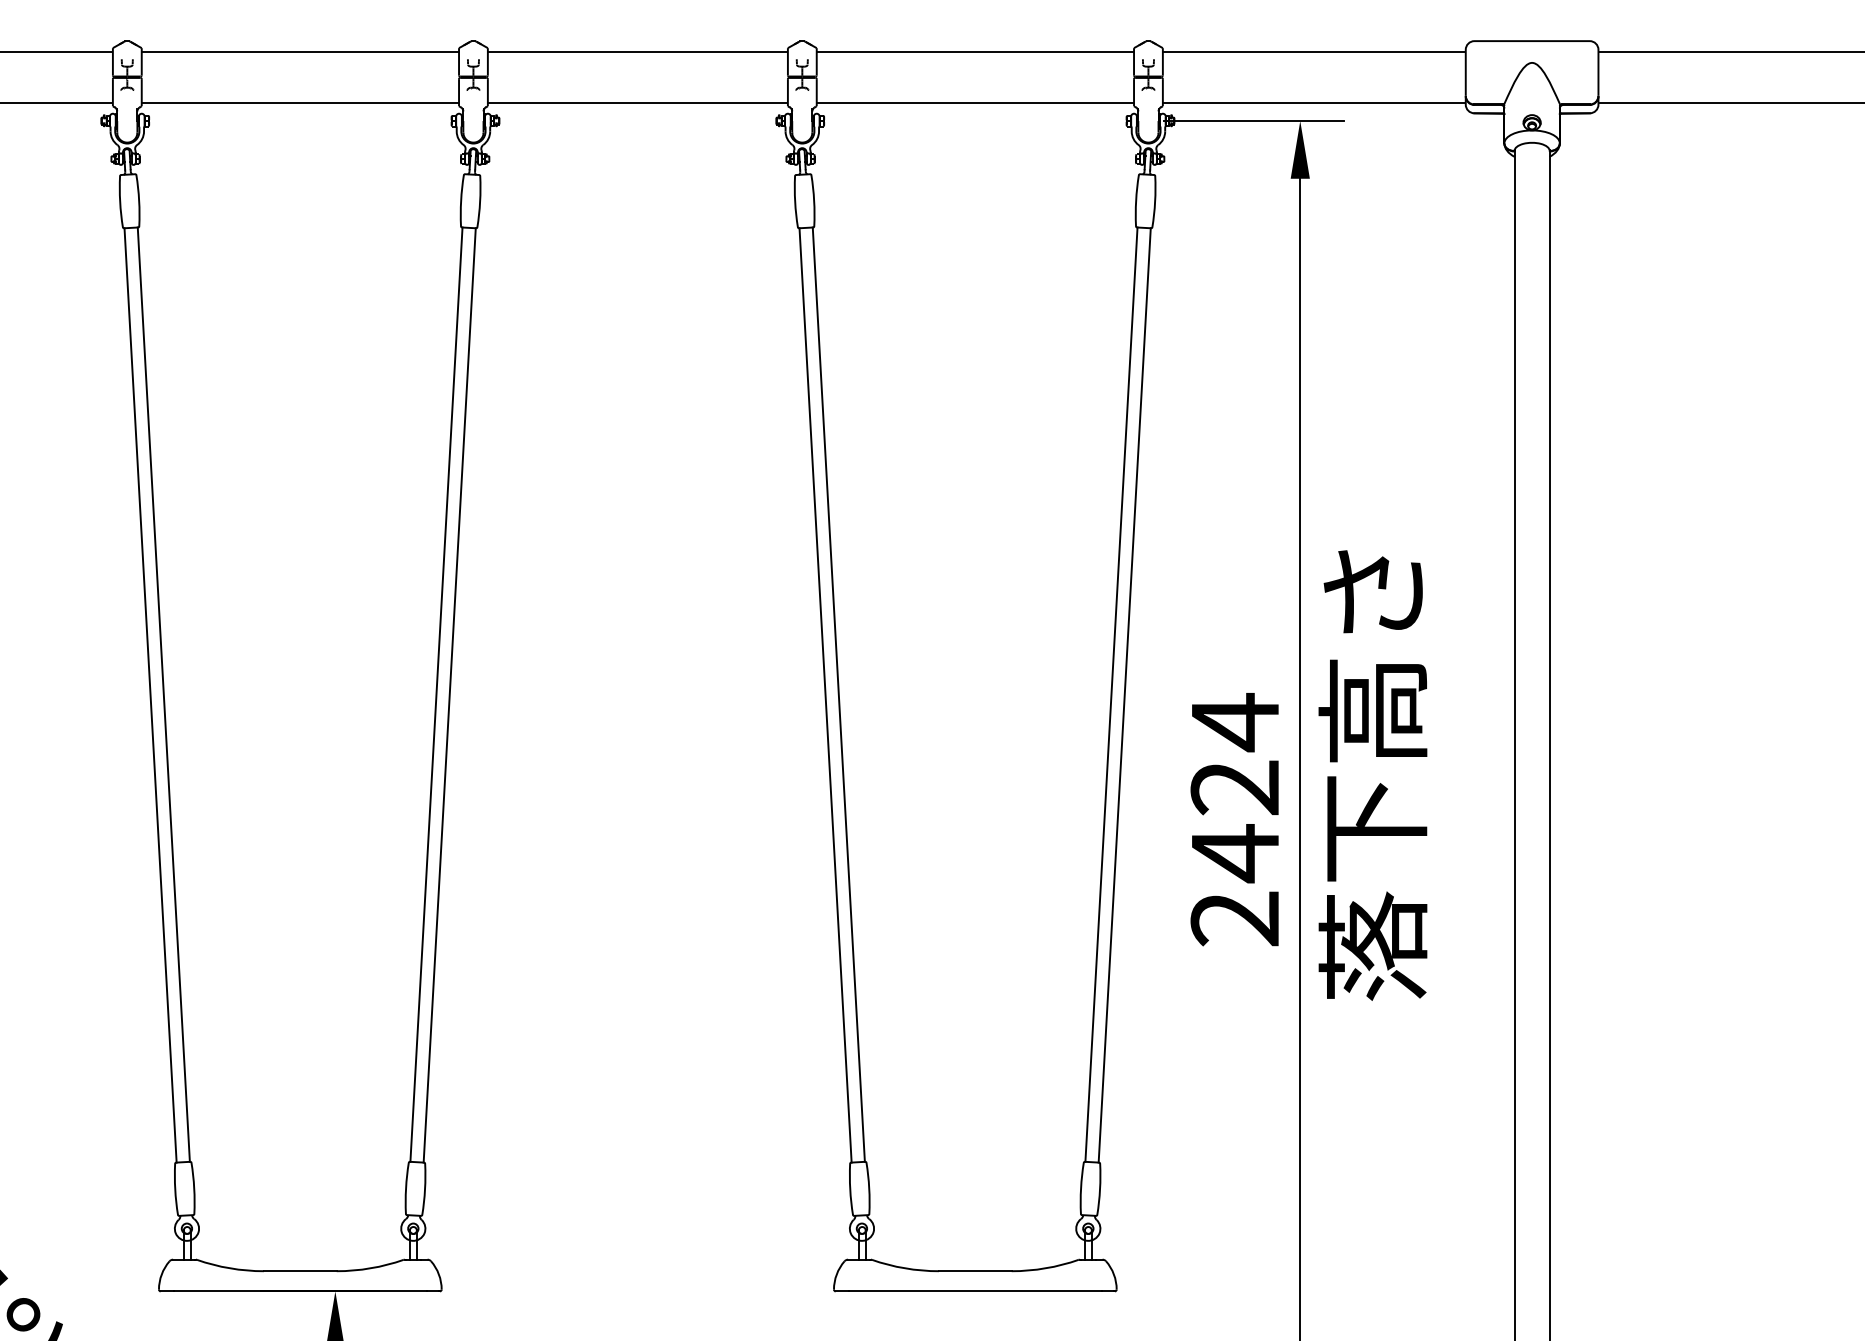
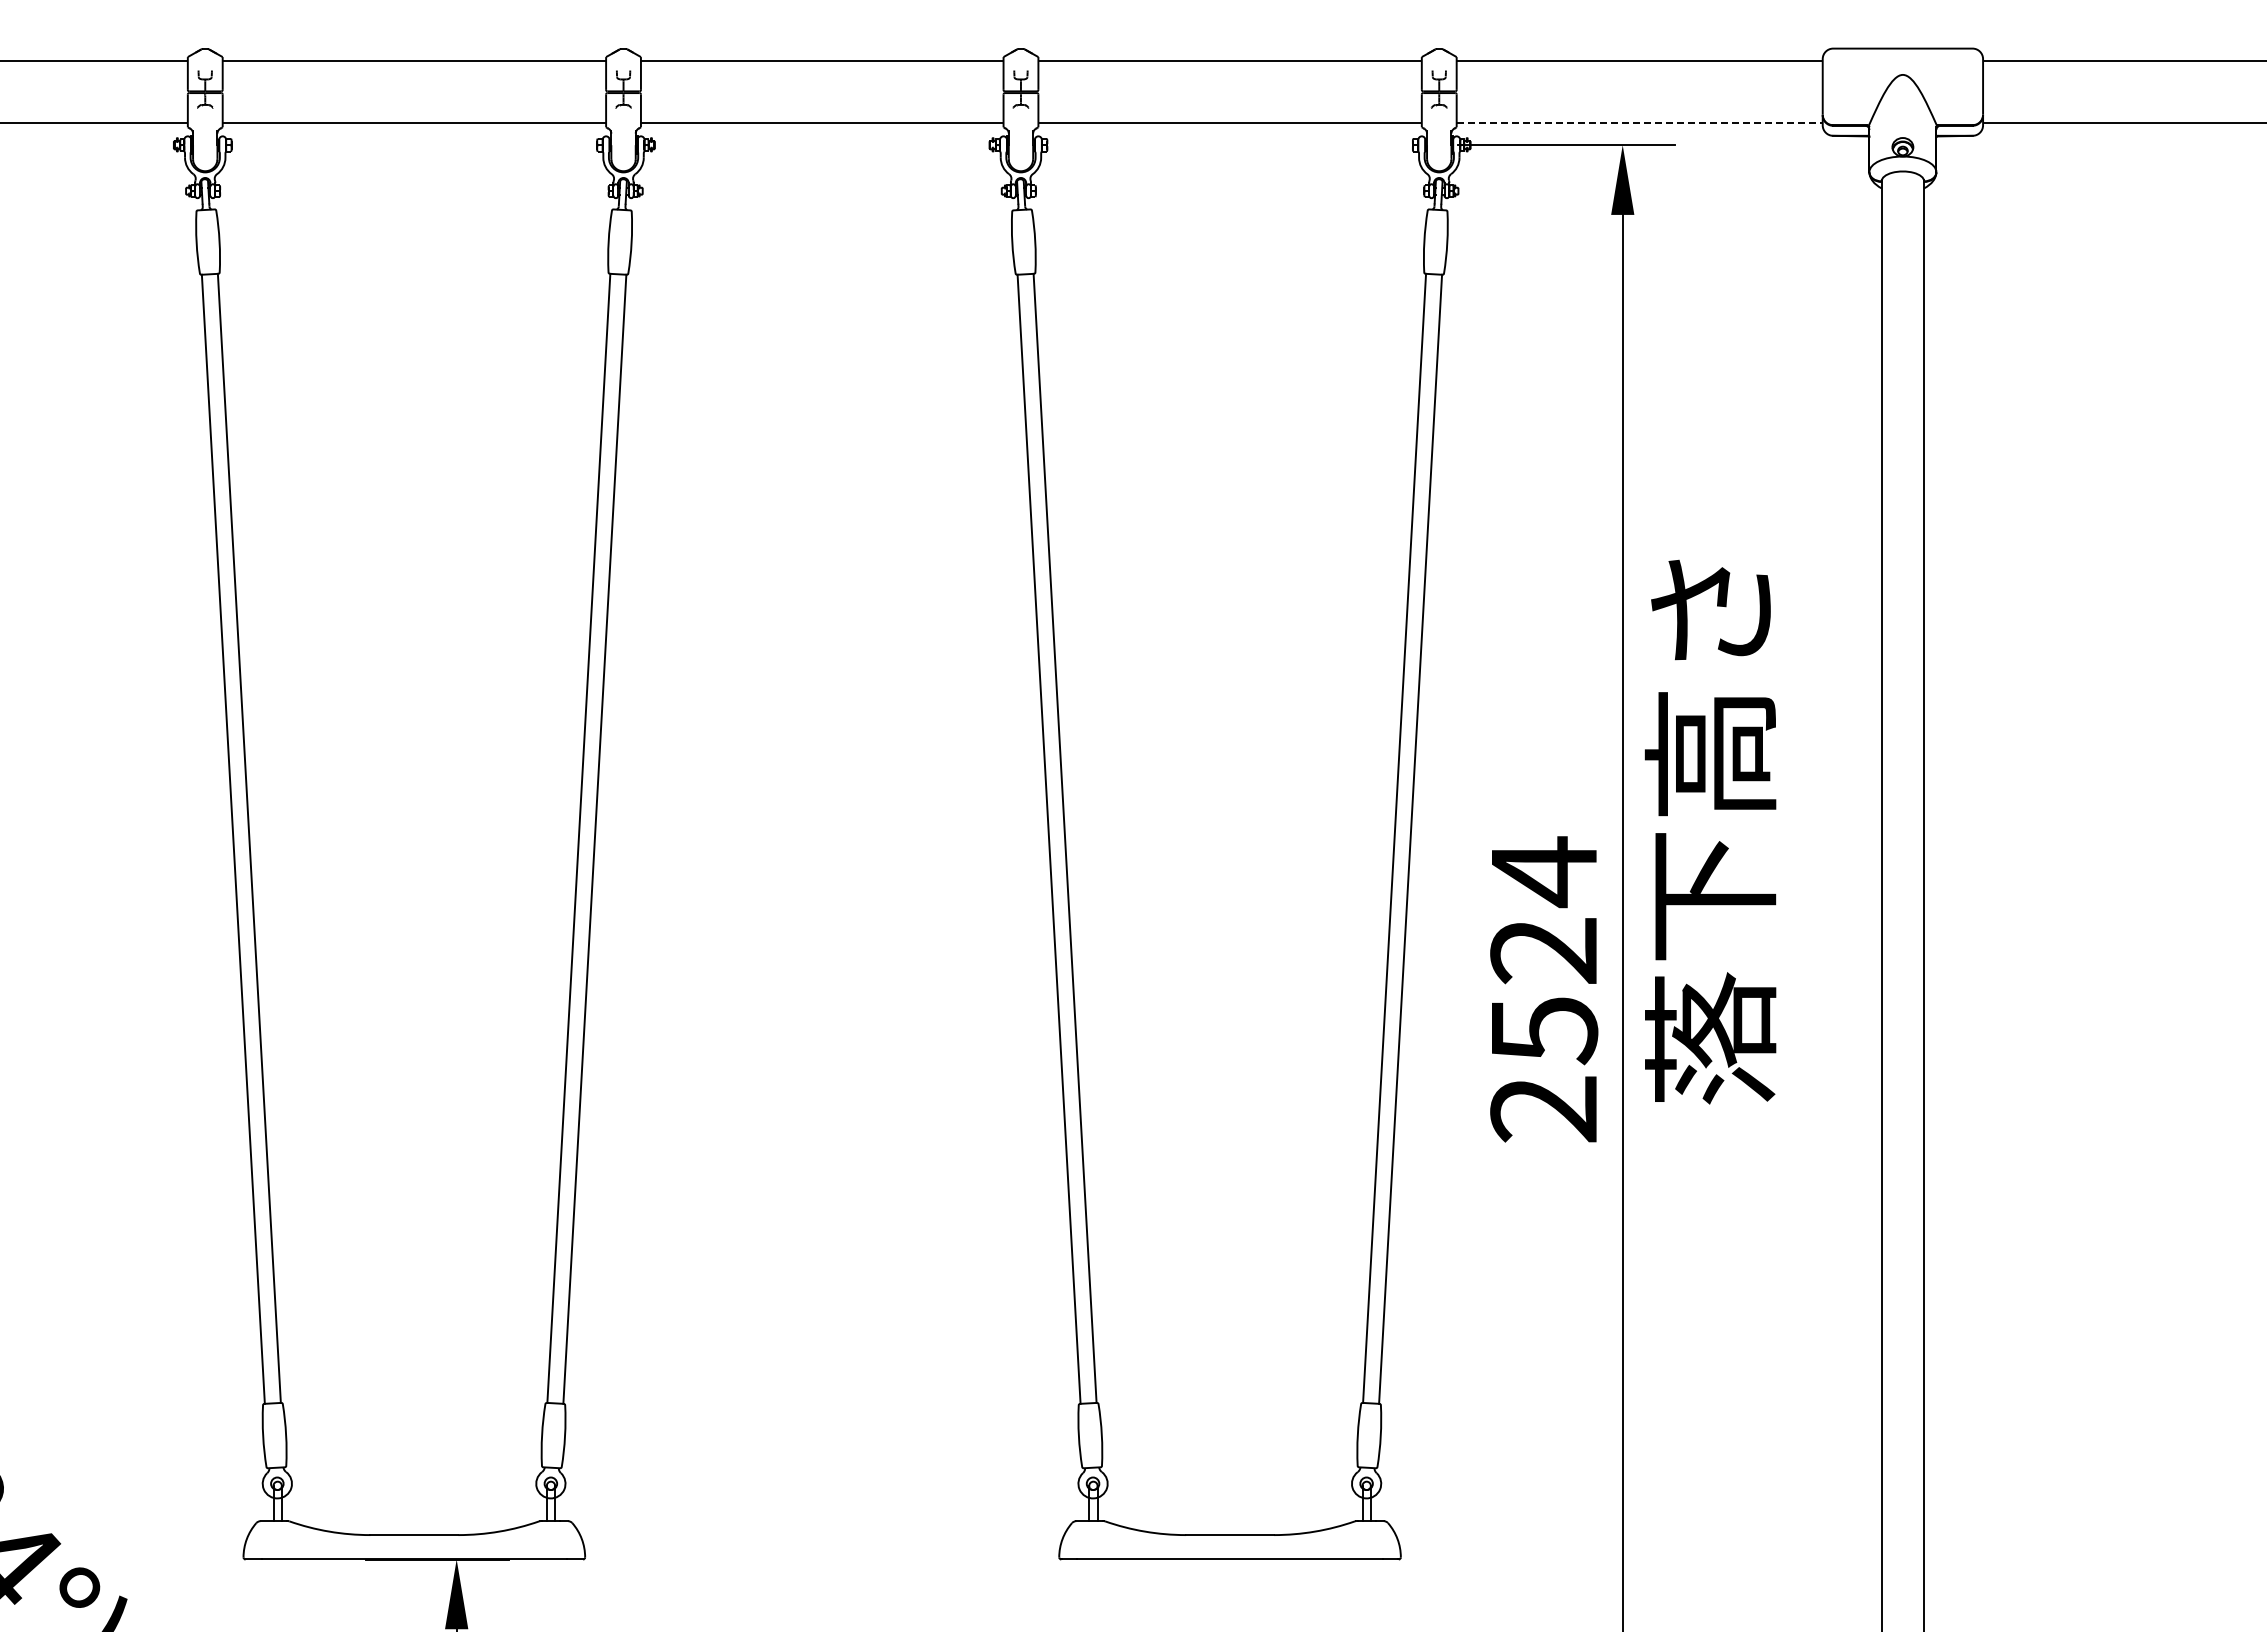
line: (1314, 103) -> (1640, 123), solid -> dashed
text: (1372, 775) -> (1710, 831), moved
text: (1236, 853) -> (1545, 1030), 2424 -> 2524

